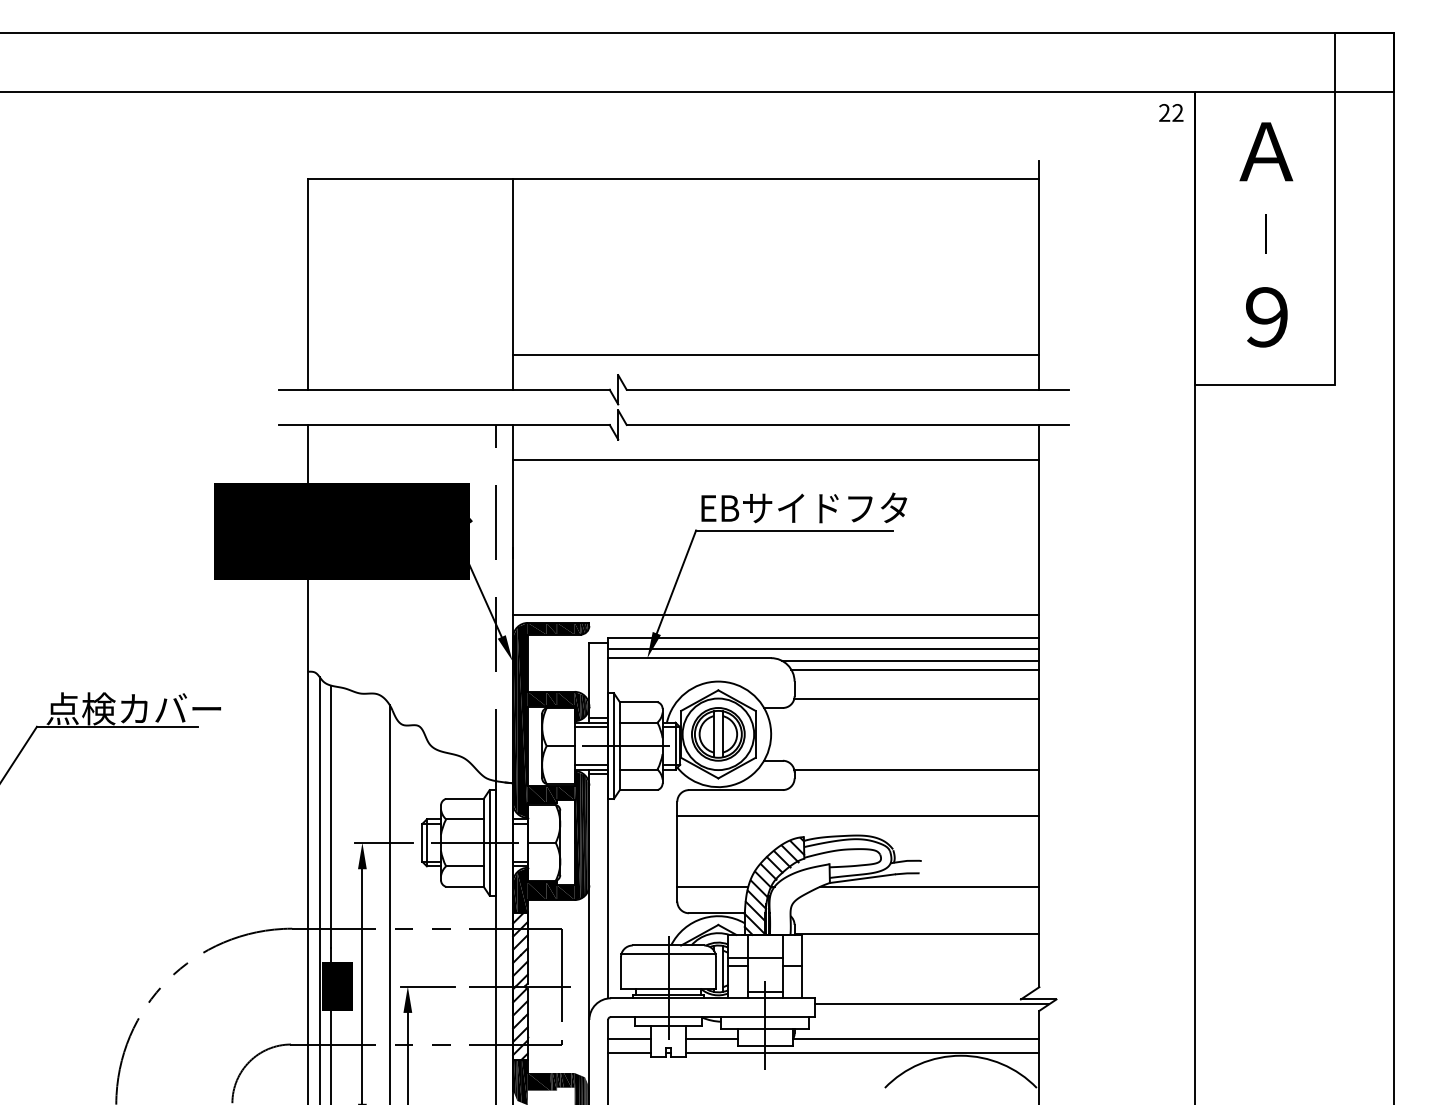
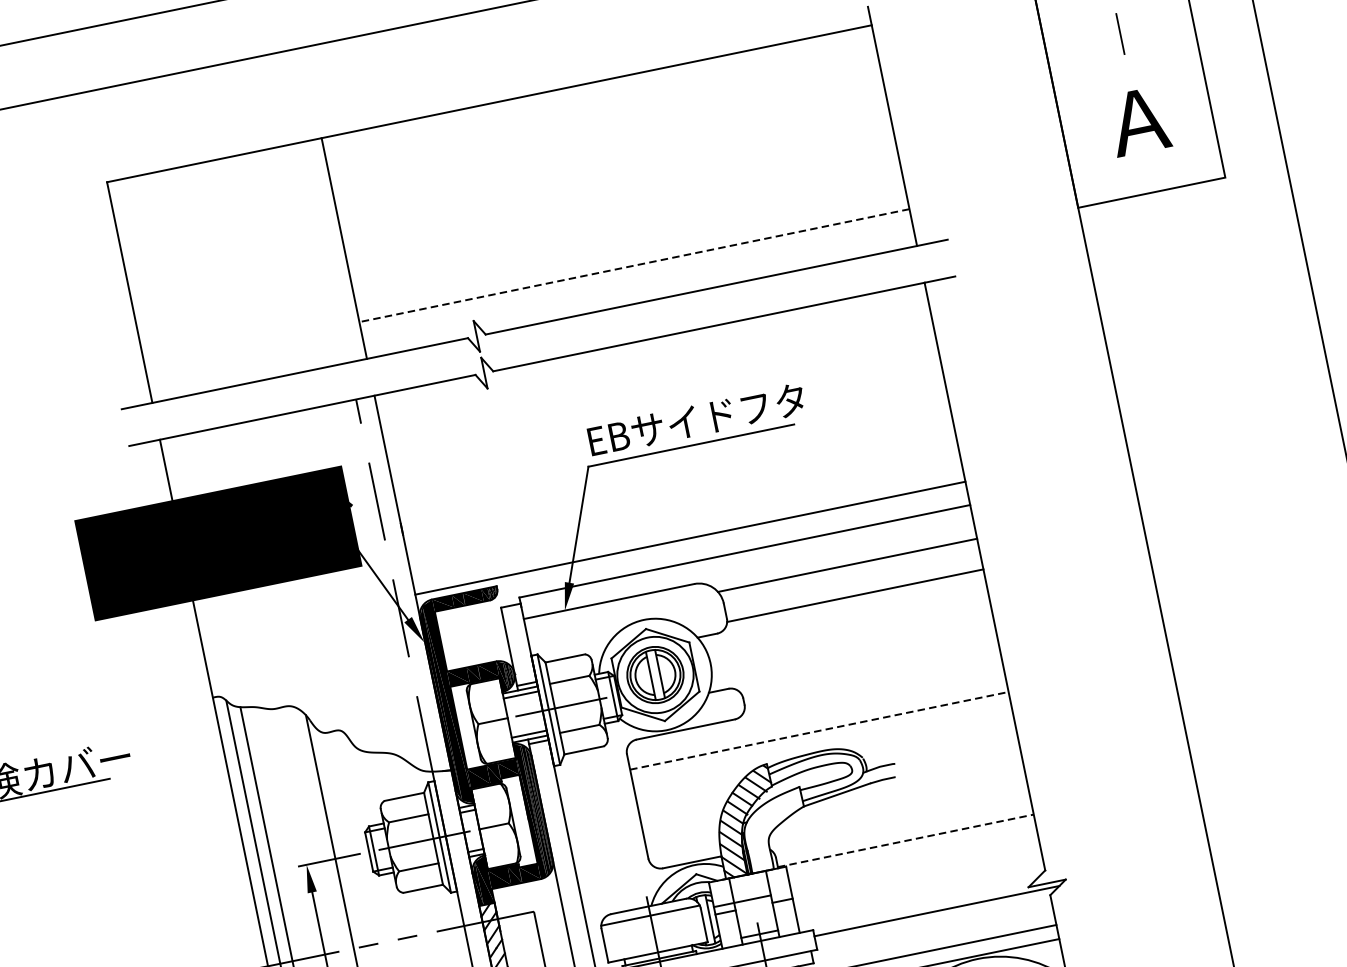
text: (1266, 317) -> (1138, 121), ９ -> Ａ
line: (775, 354) -> (633, 265), solid -> dashed
line: (776, 459) -> (657, 375), removed
line: (823, 649) -> (747, 563), removed
line: (910, 661) -> (840, 557), removed
line: (916, 769) -> (870, 669), removed
line: (858, 816) -> (819, 730), solid -> dashed
line: (712, 886) -> (681, 835), removed
line: (929, 886) -> (908, 788), removed
line: (917, 933) -> (906, 840), solid -> dashed

